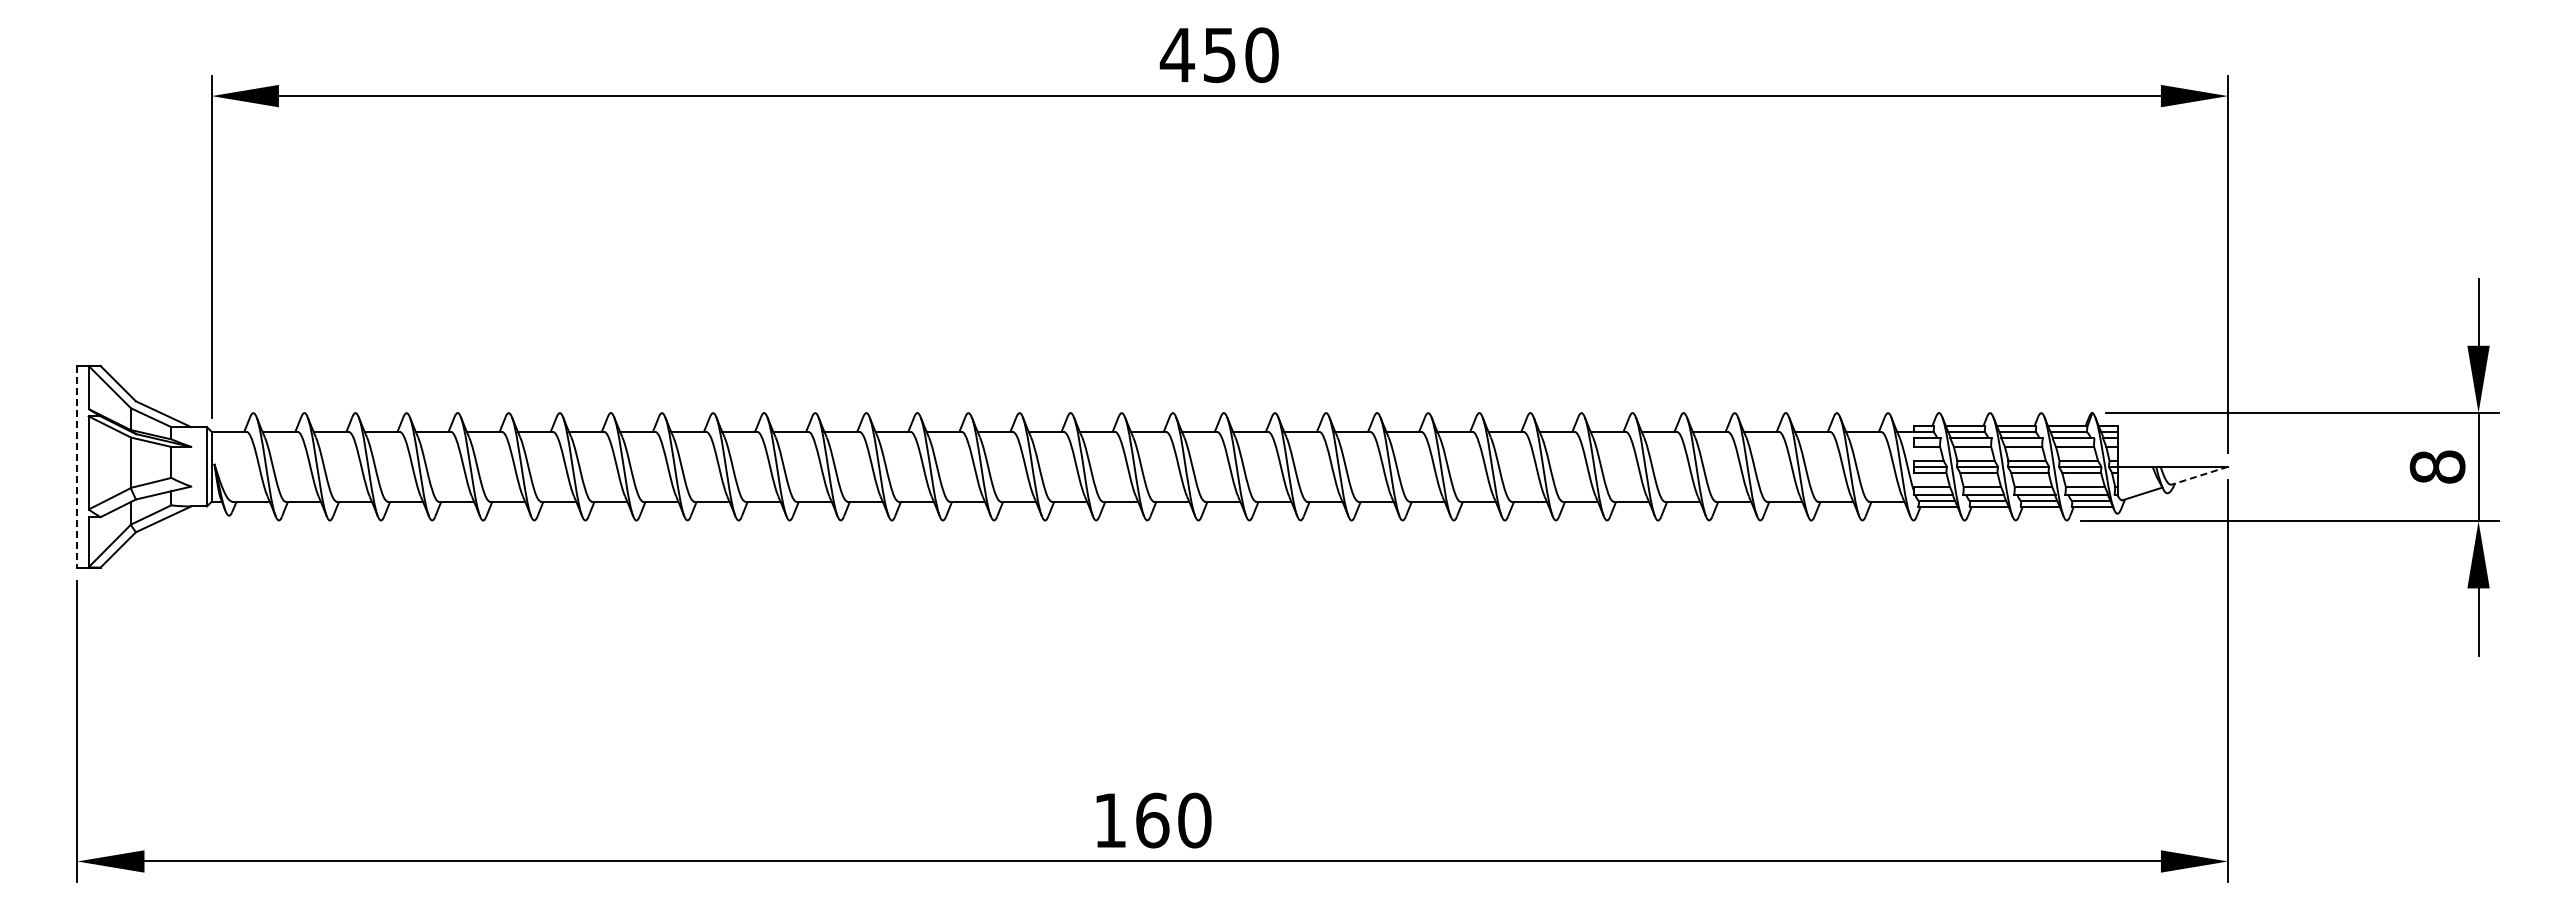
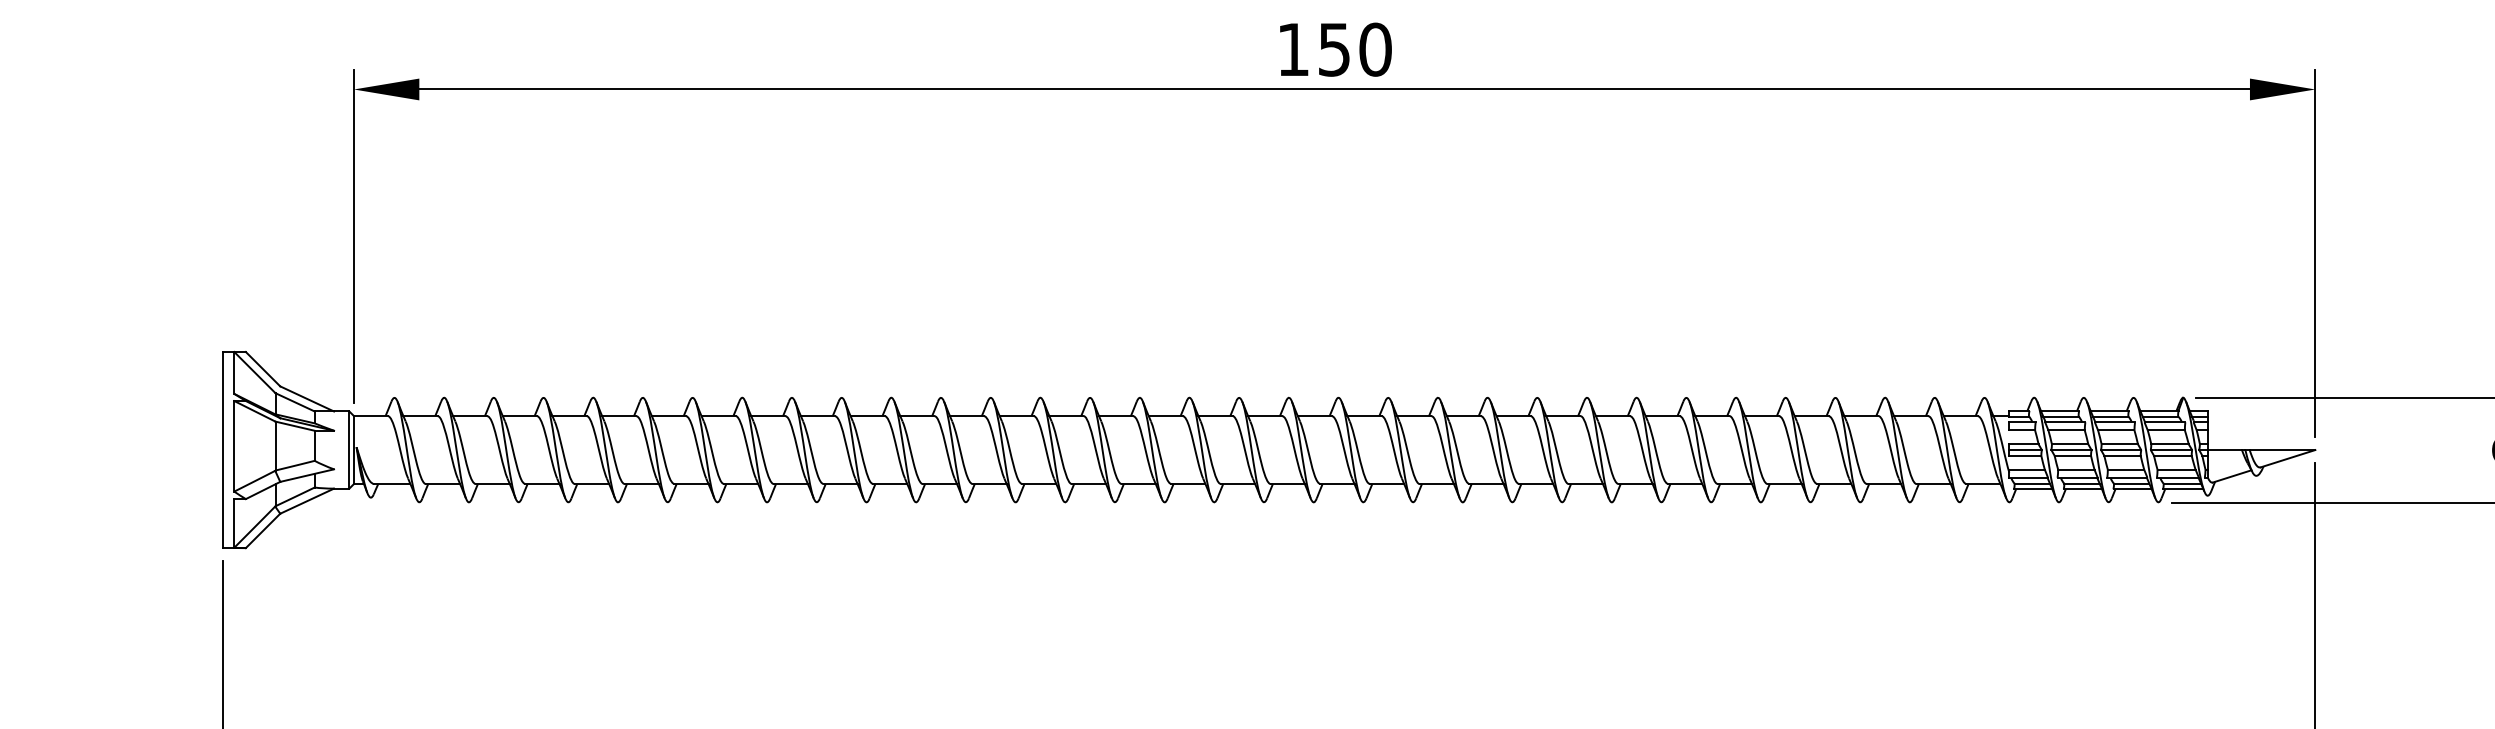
text: (1177, 54) -> (1293, 49), 450 -> 150
line: (77, 466) -> (223, 449), dashed -> solid
line: (2199, 475) -> (2287, 458), dashed -> solid

